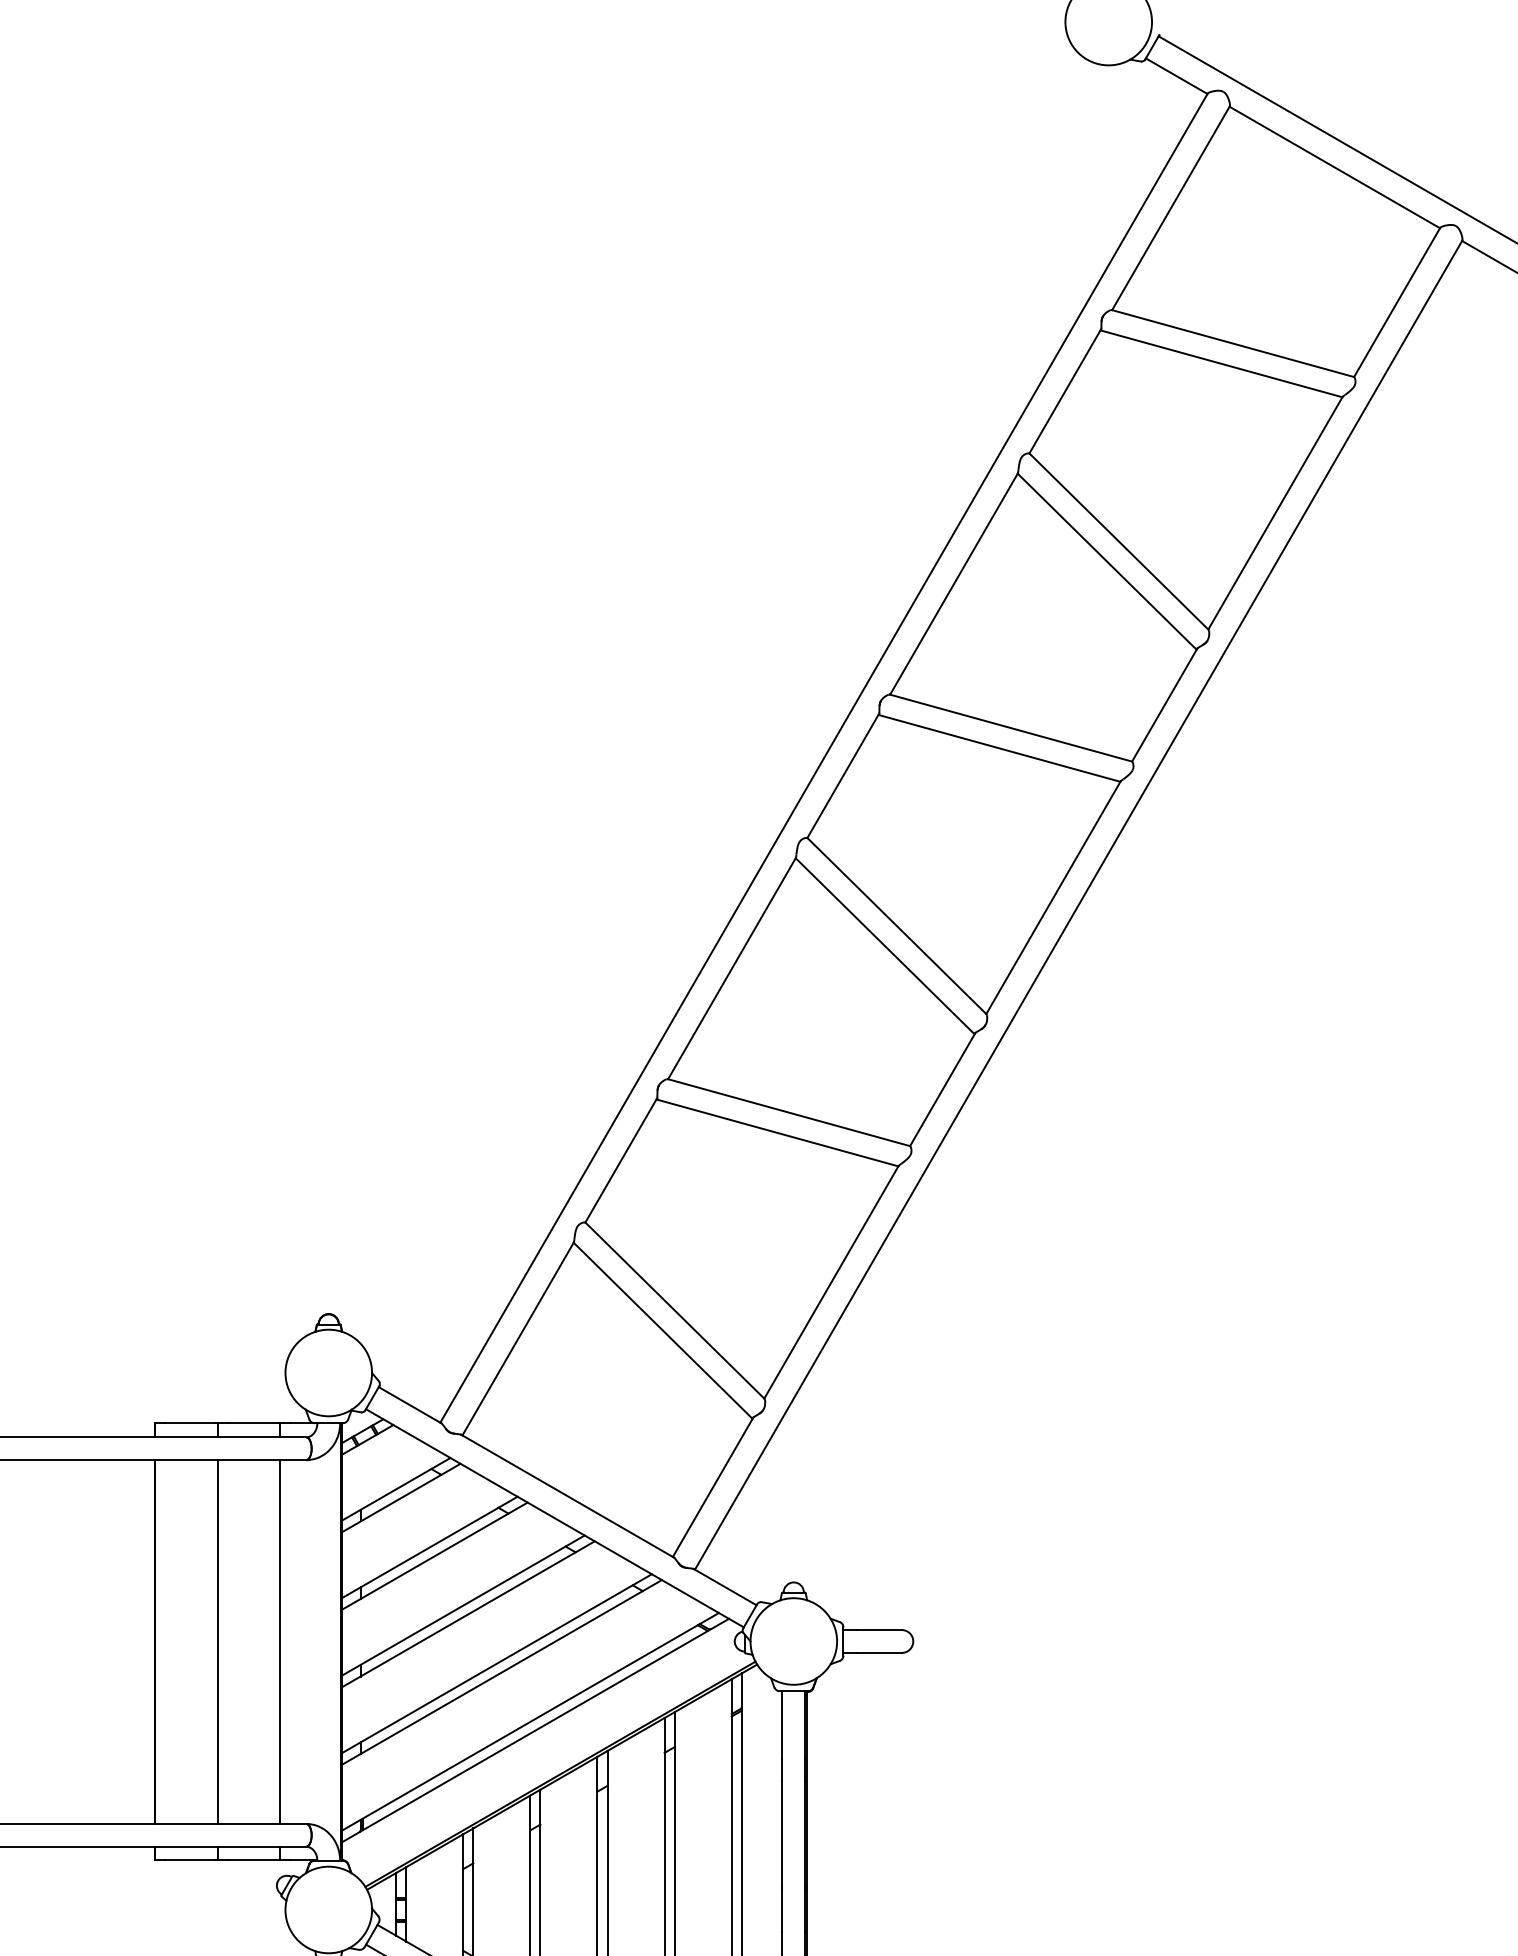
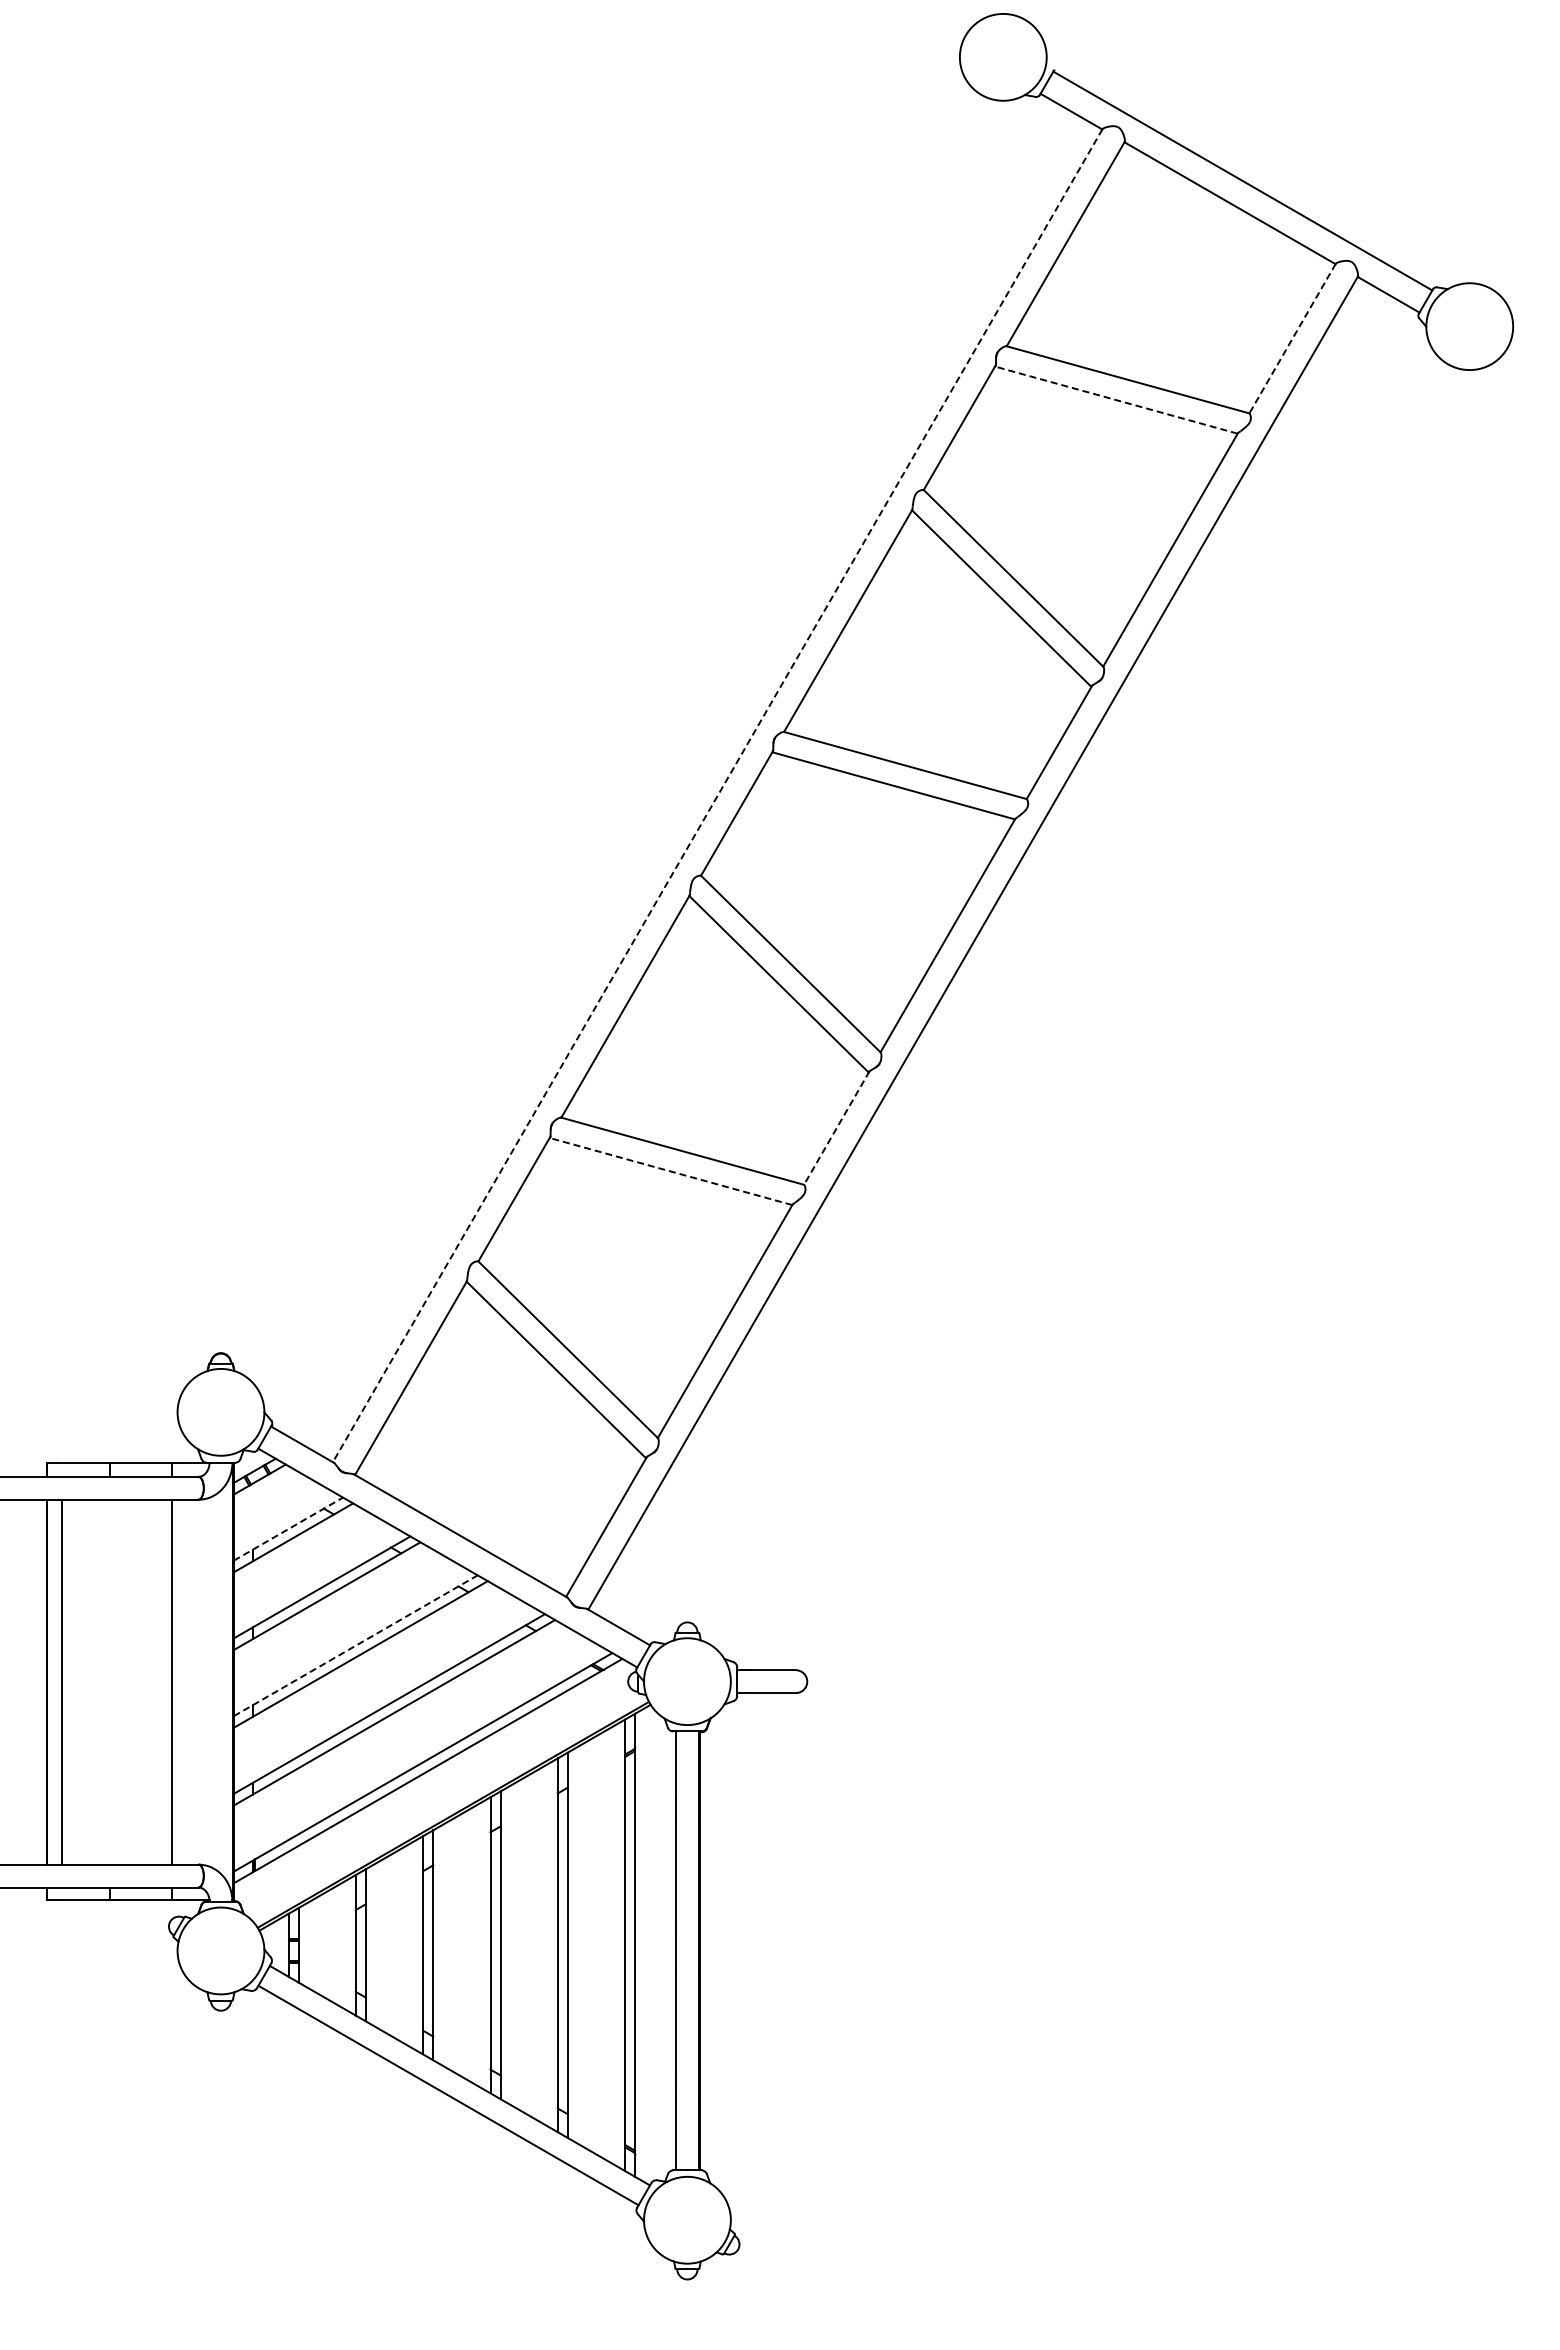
line: (1397, 303) -> (1292, 339), solid -> dashed
line: (1221, 364) -> (1116, 400), solid -> dashed
line: (823, 758) -> (717, 795), solid -> dashed
line: (942, 1090) -> (836, 1128), solid -> dashed
line: (777, 1132) -> (671, 1171), solid -> dashed
line: (396, 1488) -> (288, 1528), solid -> dashed
line: (462, 1605) -> (355, 1645), solid -> dashed
line: (218, 1641) -> (62, 1681), moved

